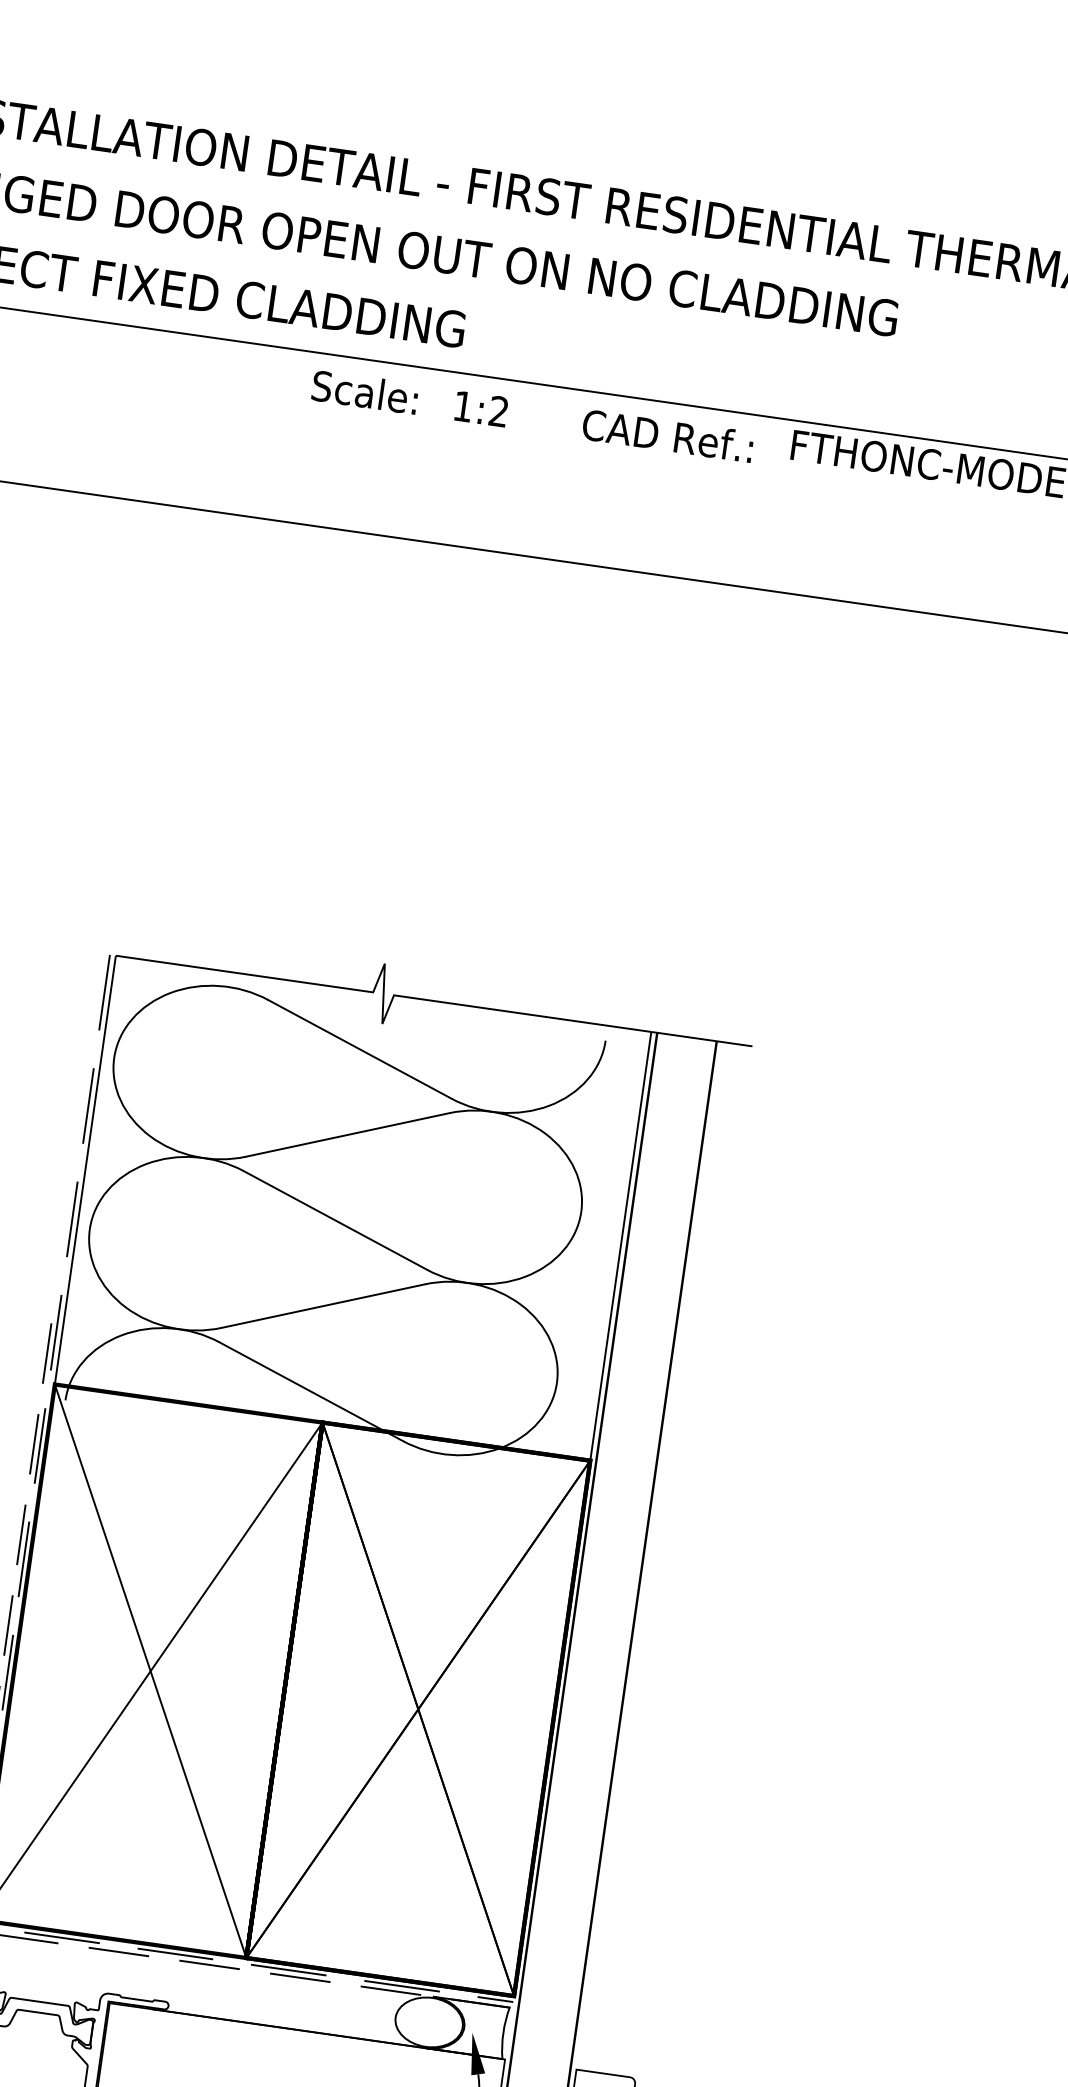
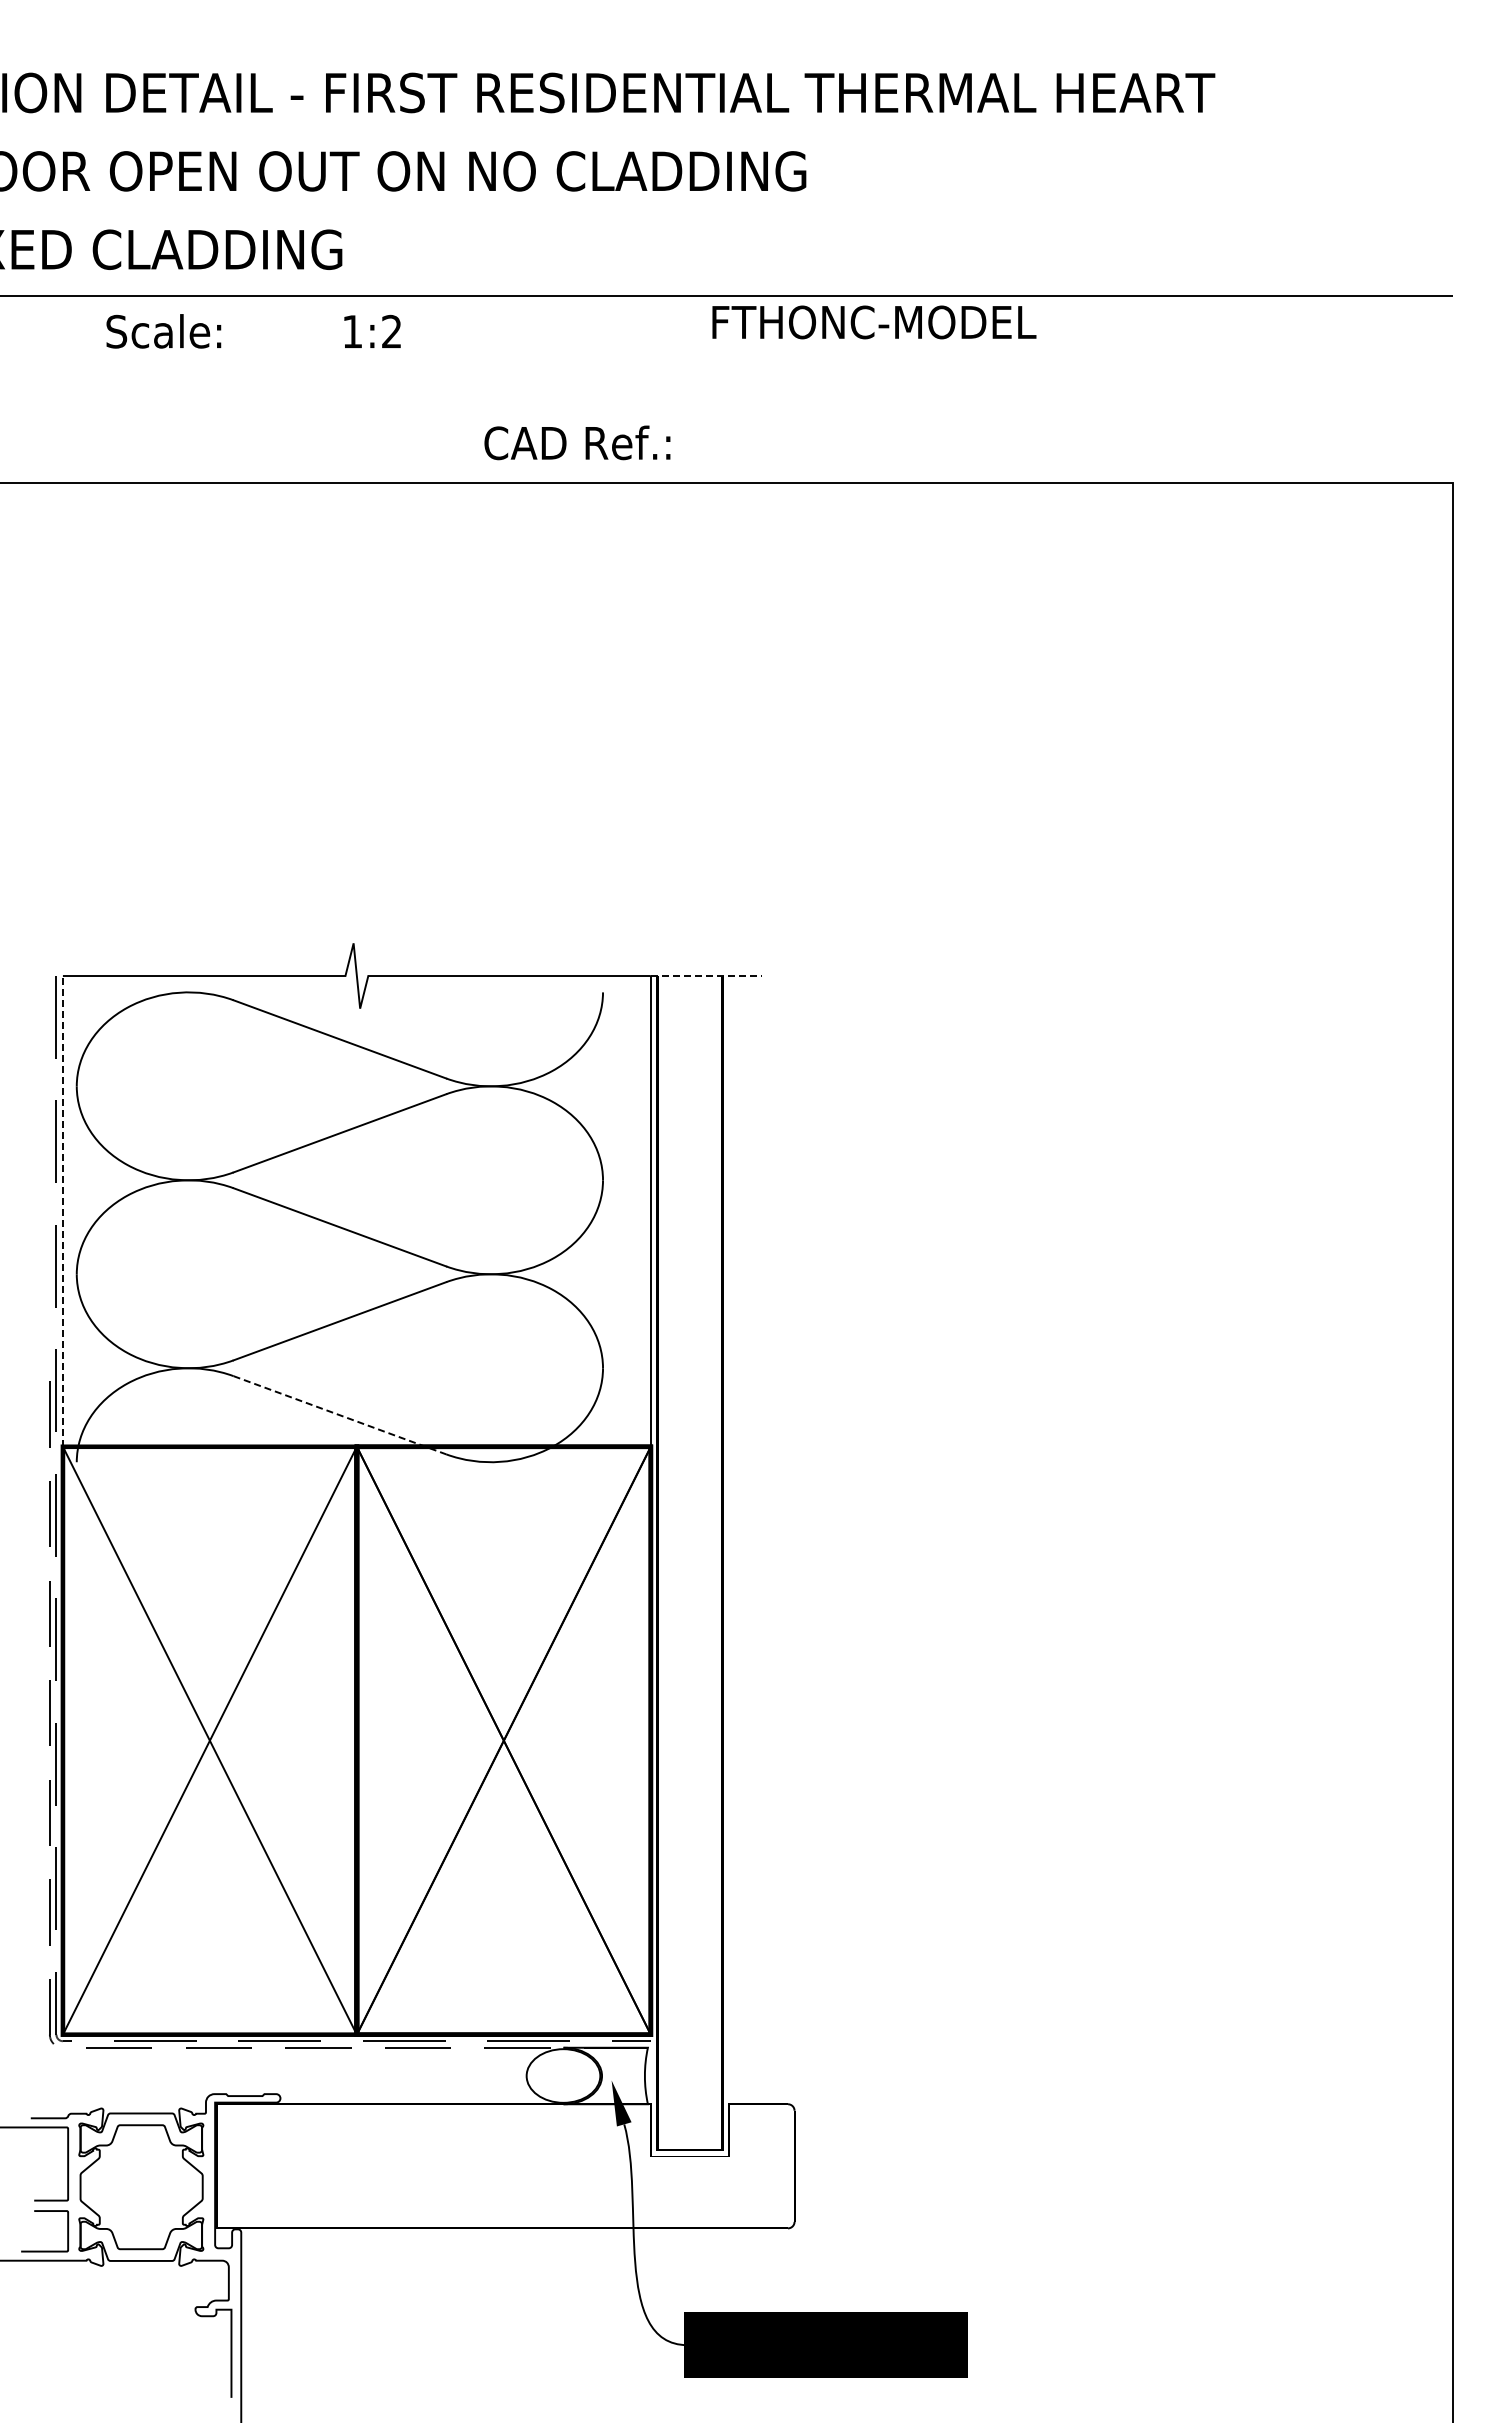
text: (364, 392) -> (163, 331), moved
text: (668, 435) -> (577, 442), moved
line: (701, 1039) -> (706, 976), solid -> dashed
line: (85, 1169) -> (62, 1210), solid -> dashed
line: (311, 1391) -> (340, 1415), solid -> dashed

